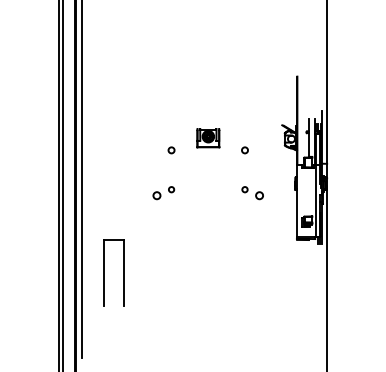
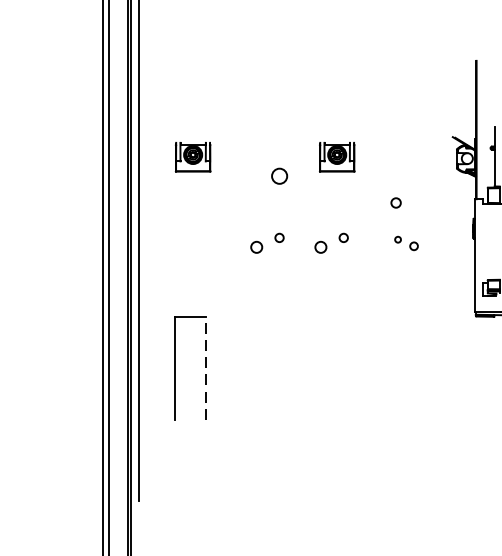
part: (116, 138) -> (193, 157), added
circle: (171, 150) -> (279, 176), size x1.6
circle: (244, 150) -> (395, 203), moved
part: (204, 193) -> (331, 243), added
part: (252, 193) -> (406, 243), size x0.7
line: (124, 273) -> (205, 369), solid -> dashed

